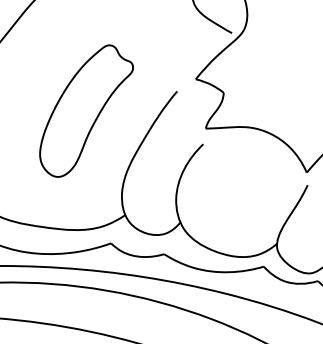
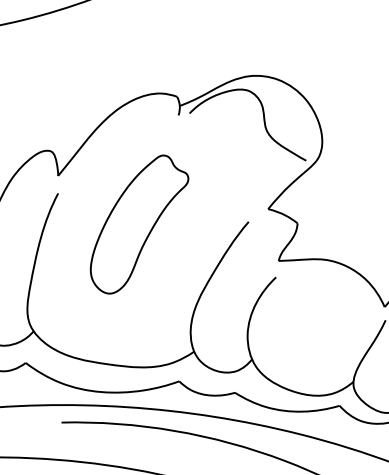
part: (86, 111) -> (139, 224), moved

